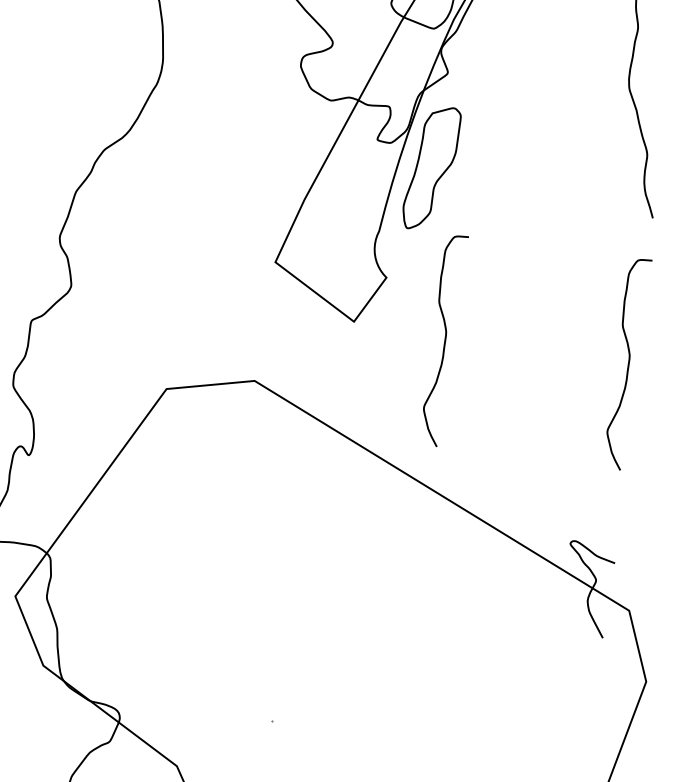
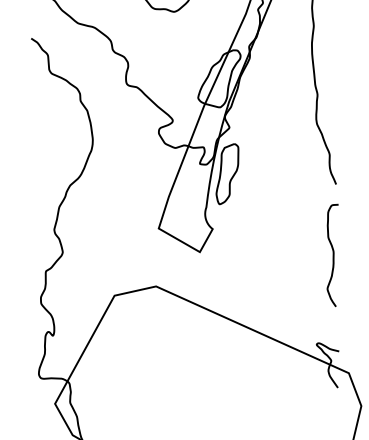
curve: (442, 340) -> (243, 255), removed

